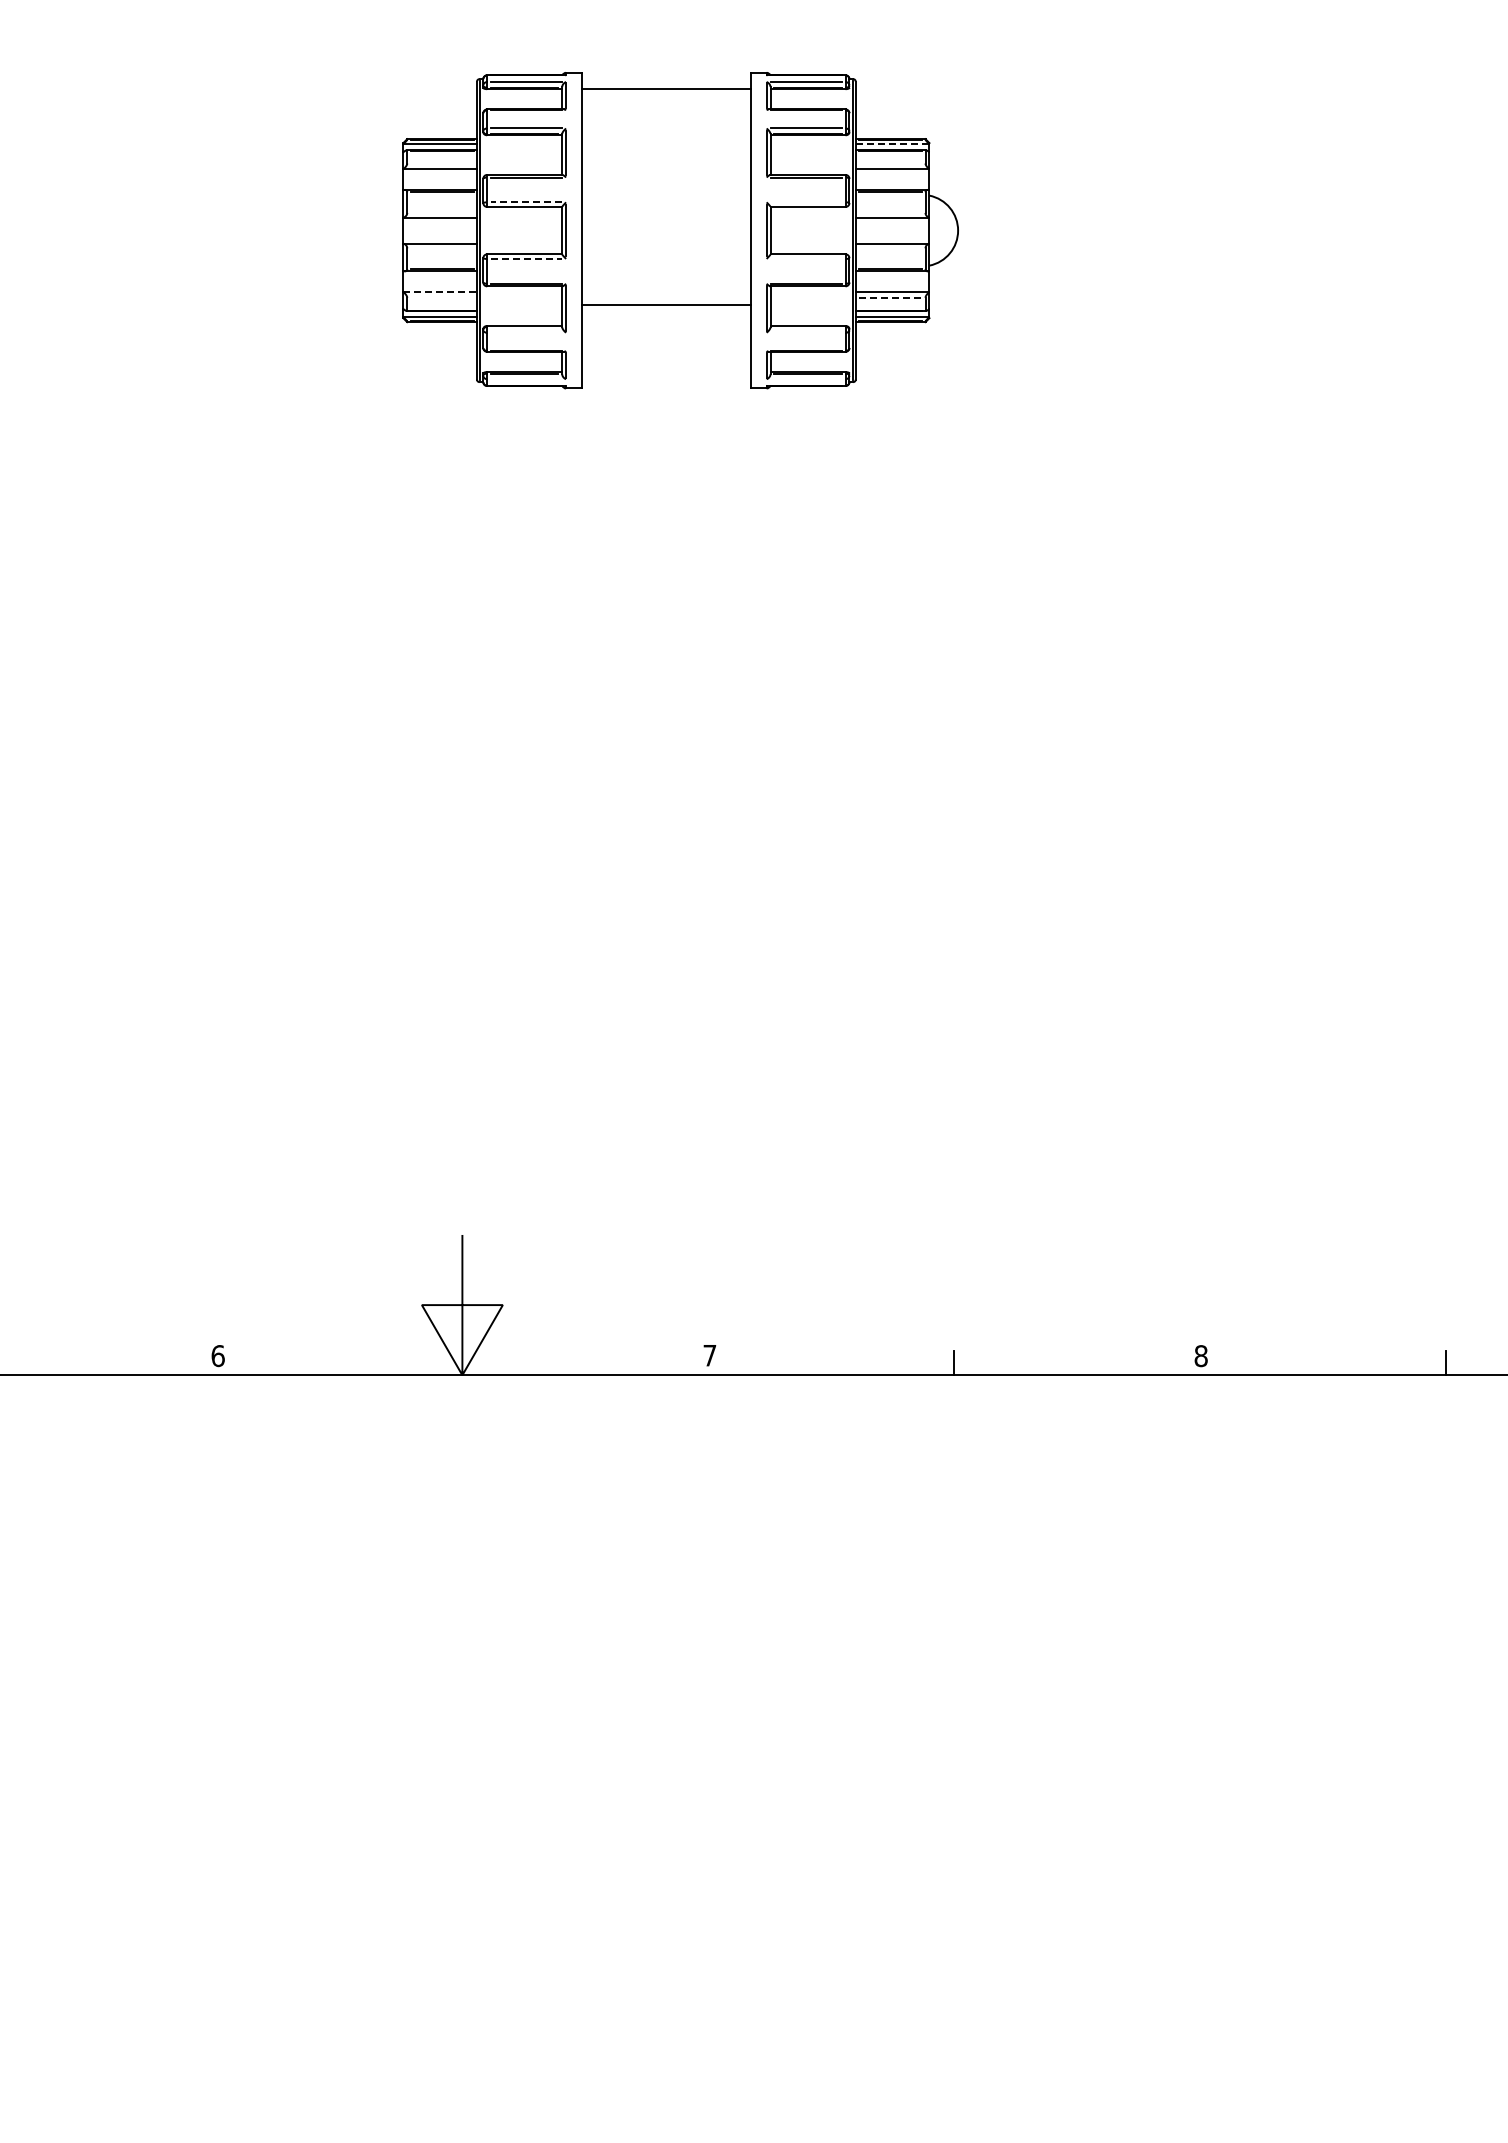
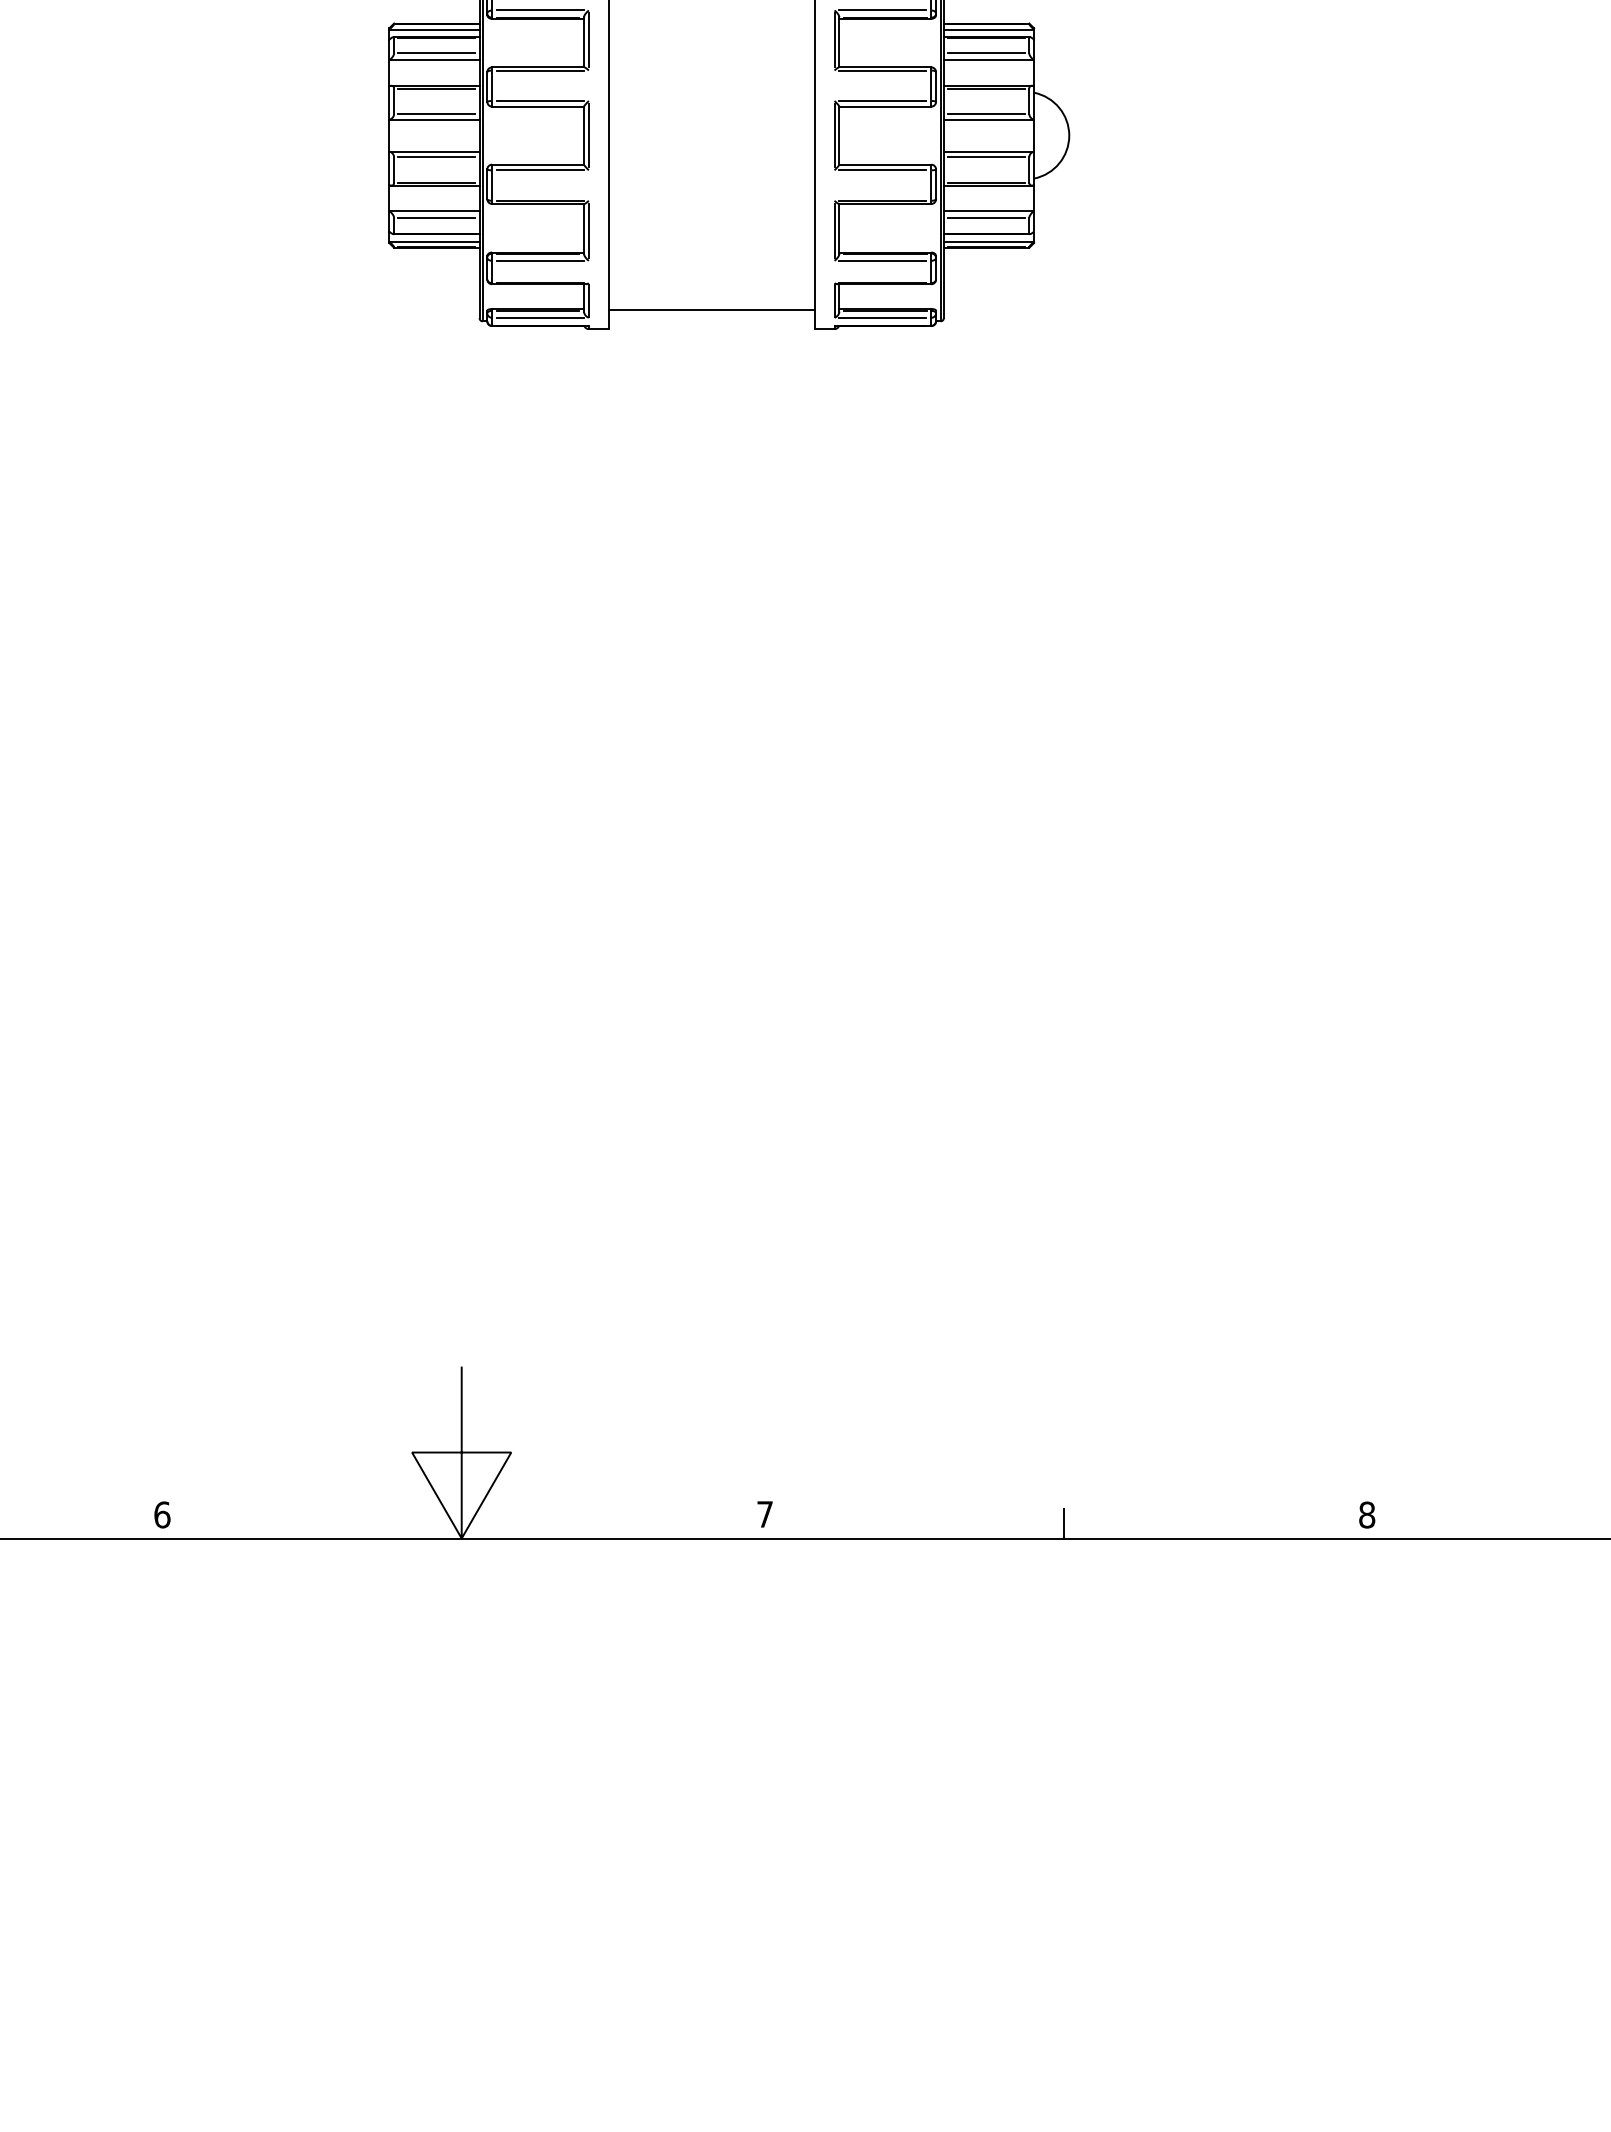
line: (892, 144) -> (988, 30), dashed -> solid
line: (441, 163) -> (436, 53), added
line: (890, 163) -> (986, 53), added
line: (526, 202) -> (540, 101), dashed -> solid
line: (805, 202) -> (882, 101), added
line: (441, 212) -> (436, 113), added
line: (890, 212) -> (986, 113), added
line: (441, 248) -> (436, 157), added
line: (890, 248) -> (986, 157), added
line: (526, 258) -> (540, 169), dashed -> solid
line: (805, 258) -> (882, 169), added
line: (440, 292) -> (434, 211), dashed -> solid
line: (441, 297) -> (436, 217), added
line: (891, 297) -> (987, 217), dashed -> solid
line: (666, 304) -> (711, 309), moved
line: (524, 326) -> (537, 253), added
line: (807, 326) -> (884, 253), added
line: (526, 332) -> (540, 260), added
line: (805, 332) -> (882, 260), added
line: (526, 379) -> (540, 318), added
line: (805, 379) -> (882, 318), added

